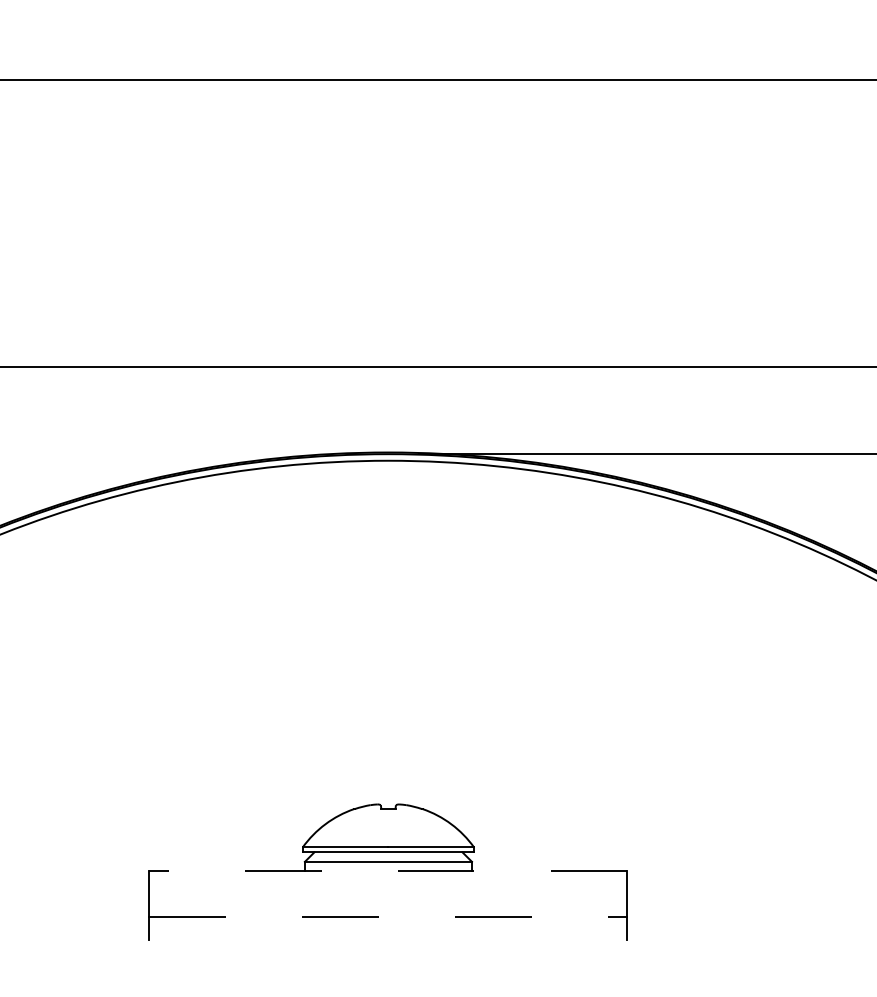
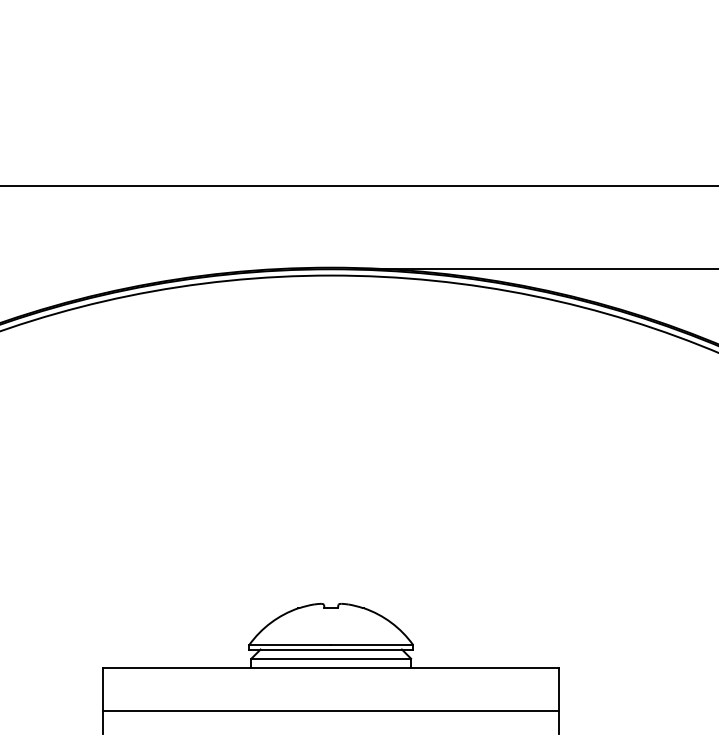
line: (388, 871) -> (331, 667), dashed -> solid
line: (388, 917) -> (331, 711), dashed -> solid

